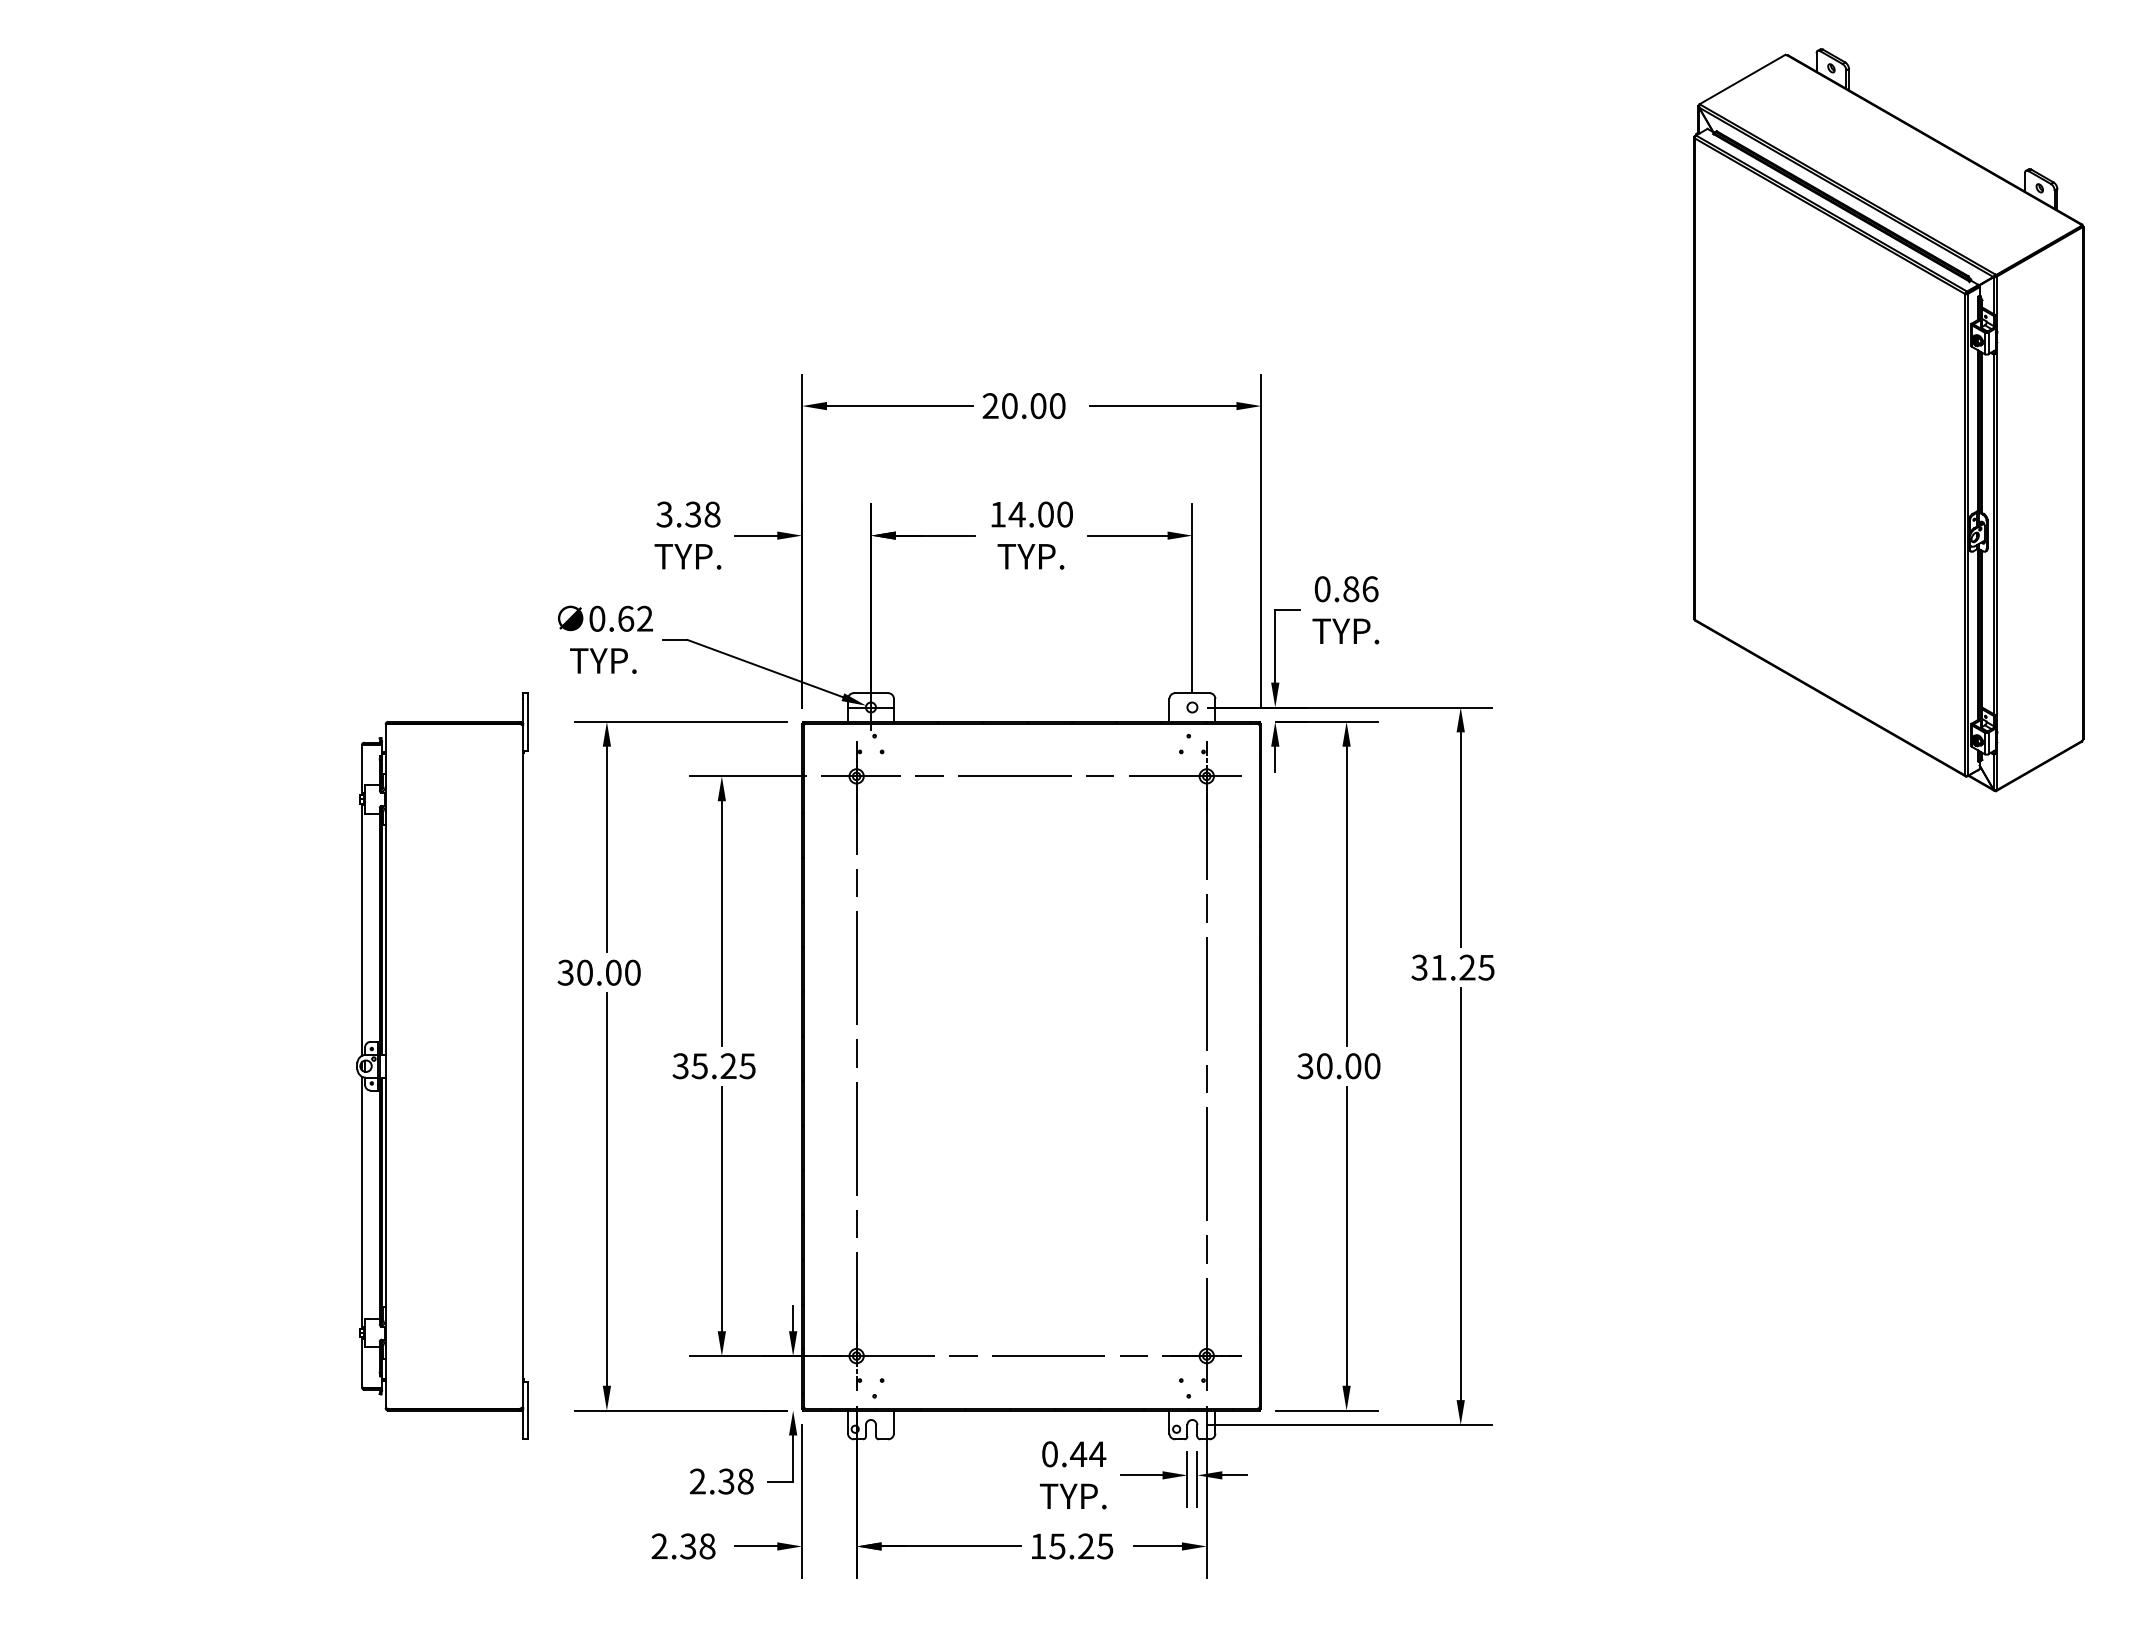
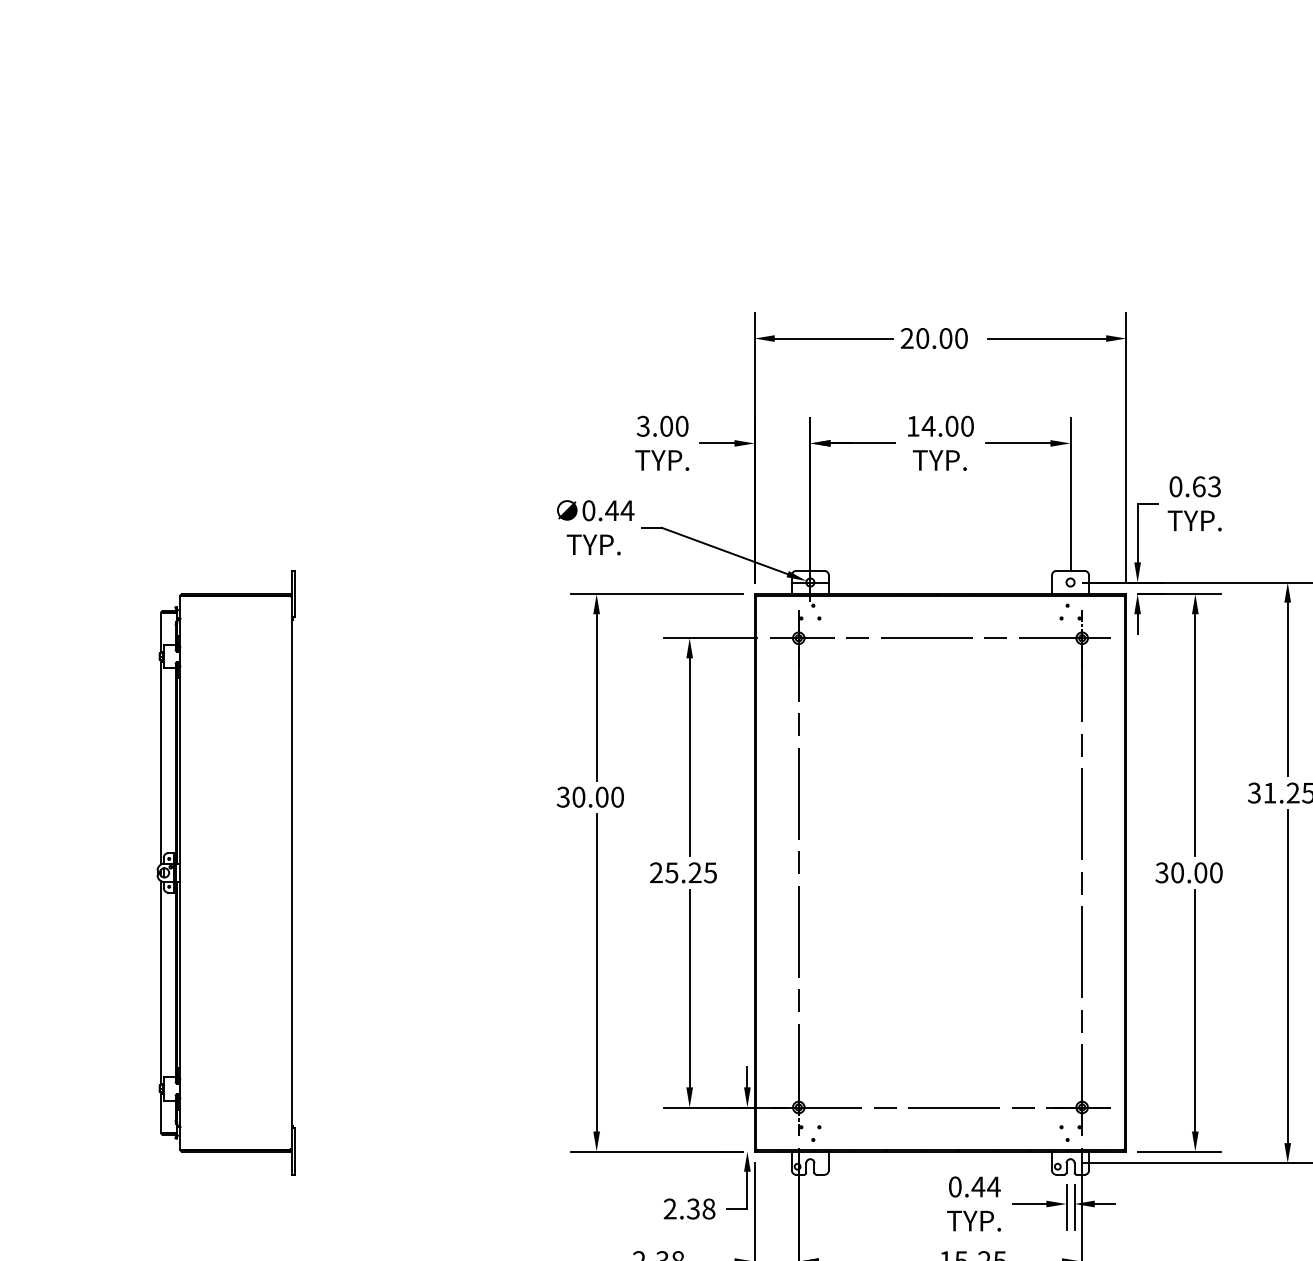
text: (702, 514) -> (674, 426), 3.38 -> 3.00
text: (1360, 589) -> (1206, 487), 0.86 -> 0.63
text: (635, 618) -> (619, 510), 0.62 -> 0.44
part: (442, 1065) -> (226, 872), moved
text: (680, 1066) -> (656, 873), 35.25 -> 25.25

